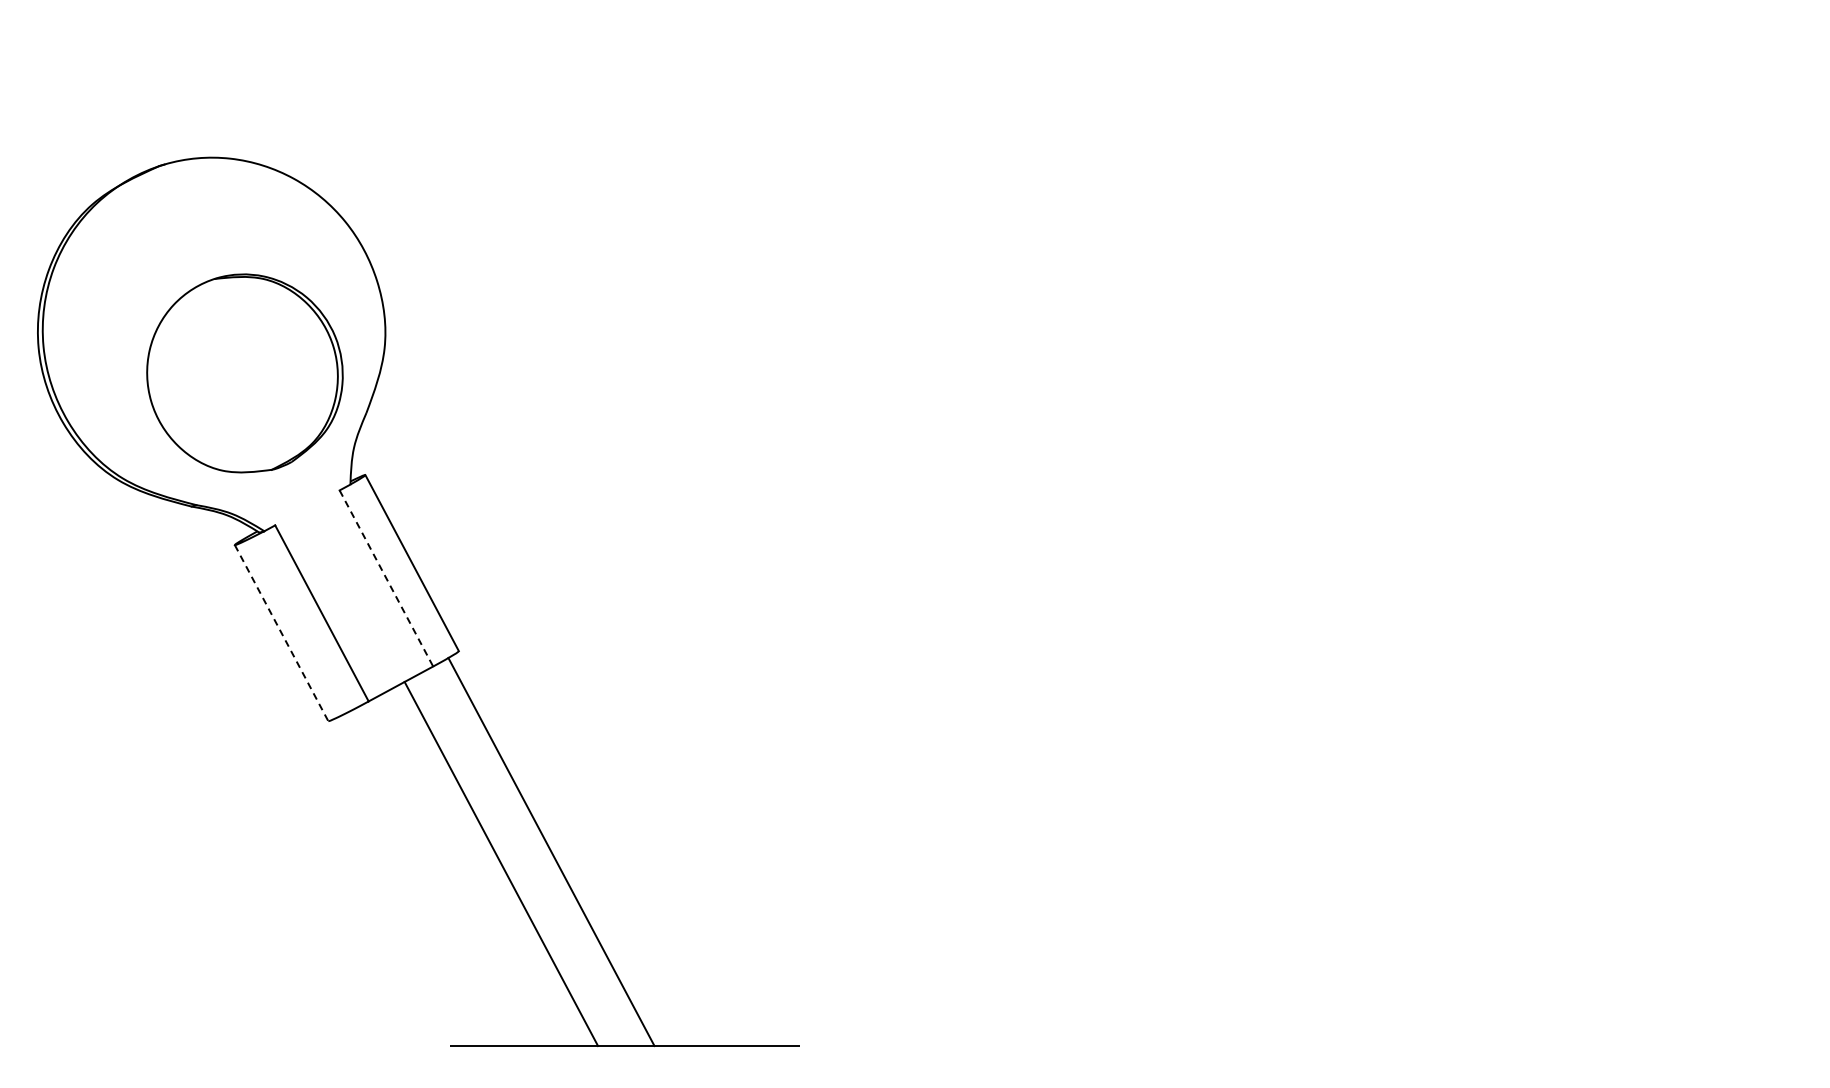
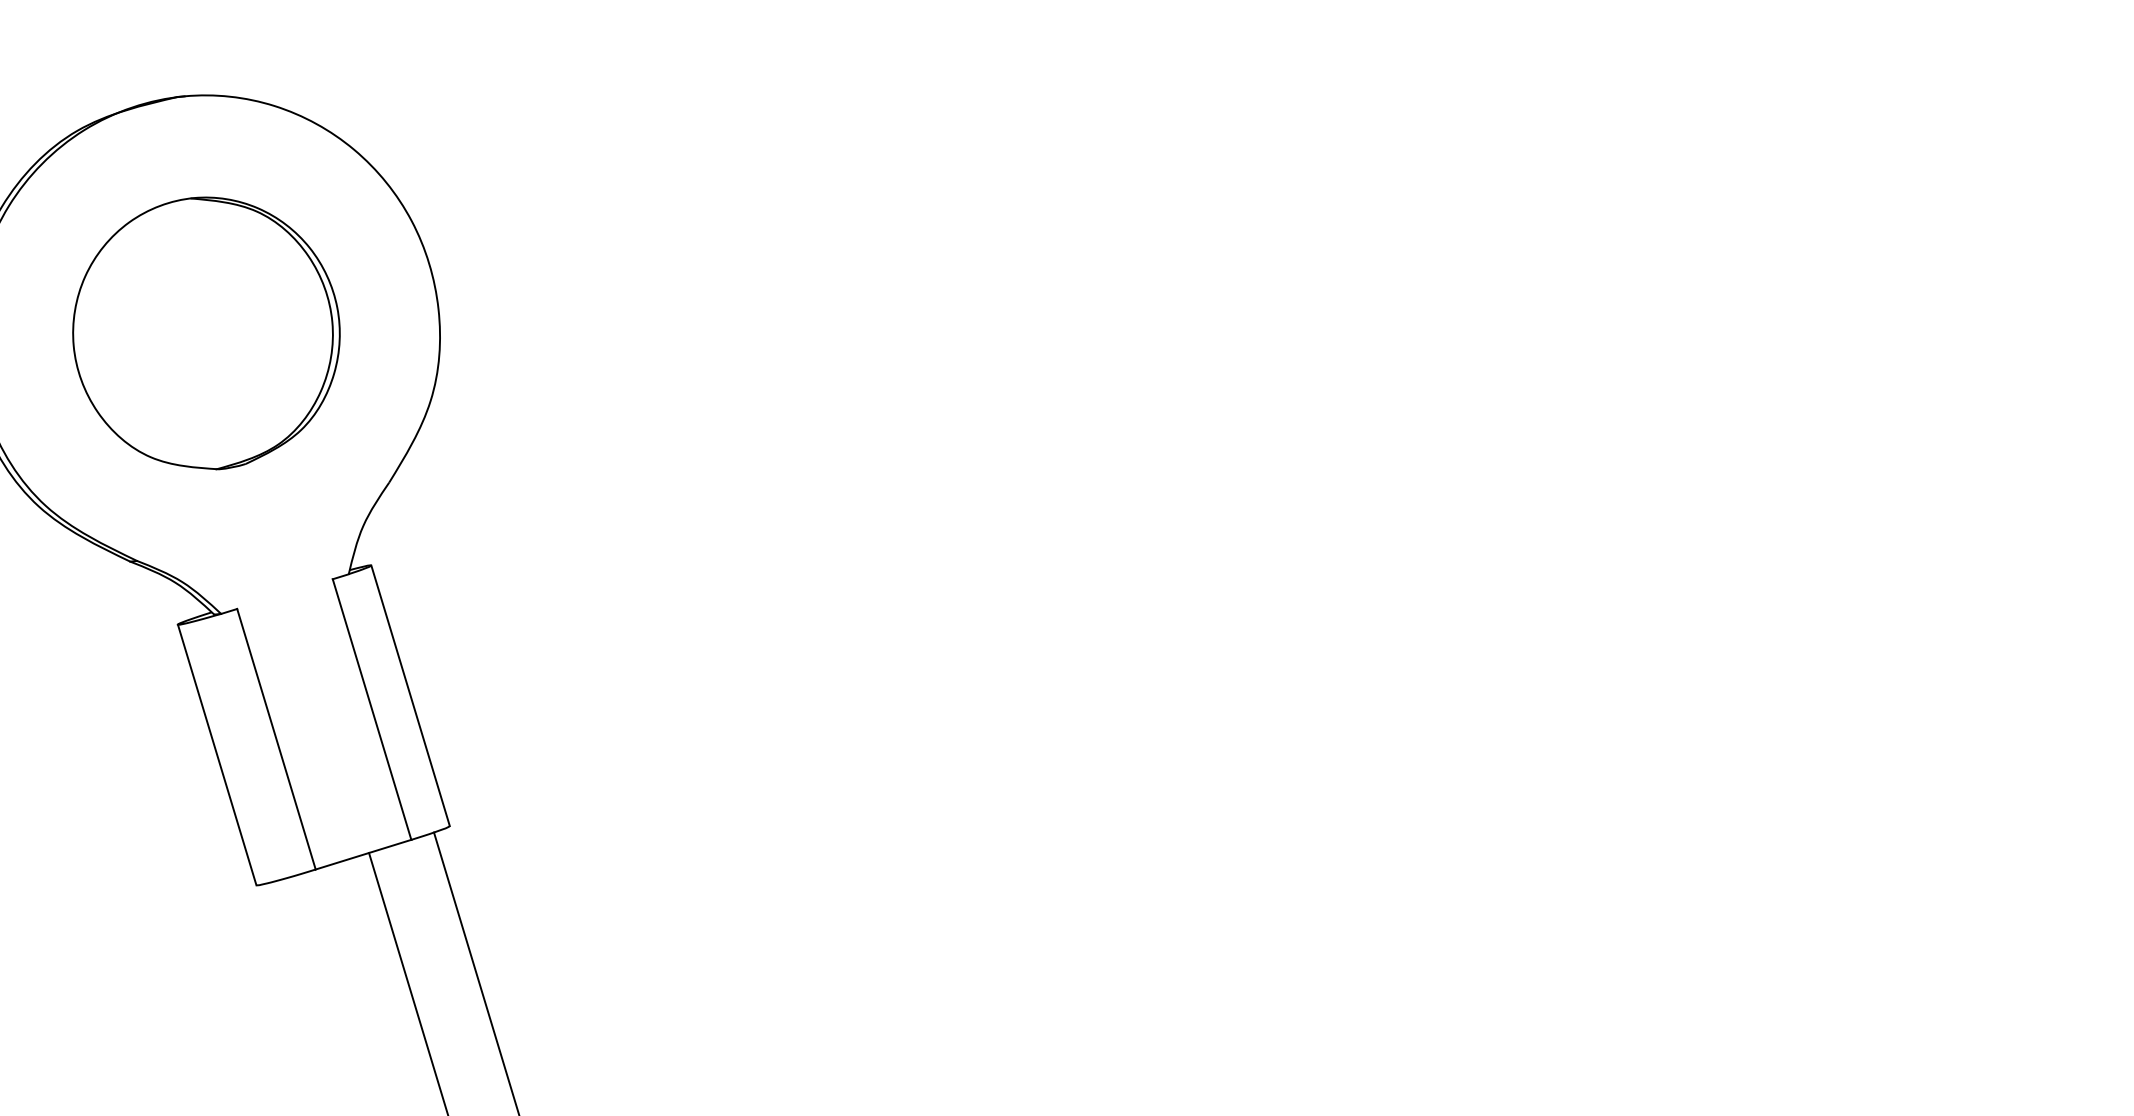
part: (244, 373) -> (205, 332), moved
line: (386, 578) -> (372, 709), dashed -> solid
line: (281, 633) -> (216, 755), dashed -> solid

